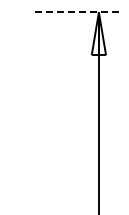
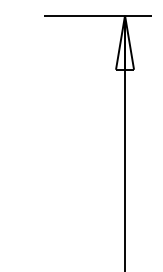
line: (77, 12) -> (97, 15), dashed -> solid

